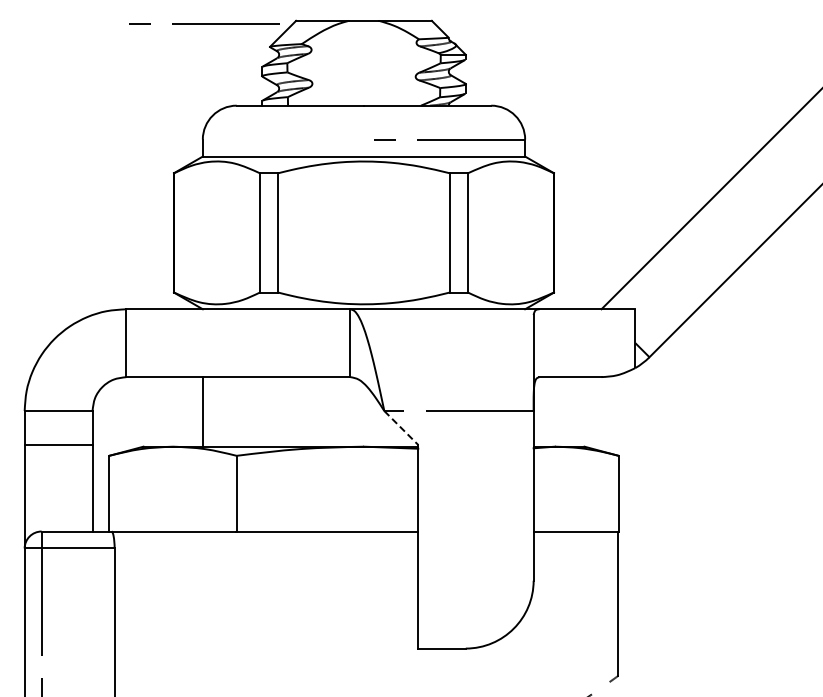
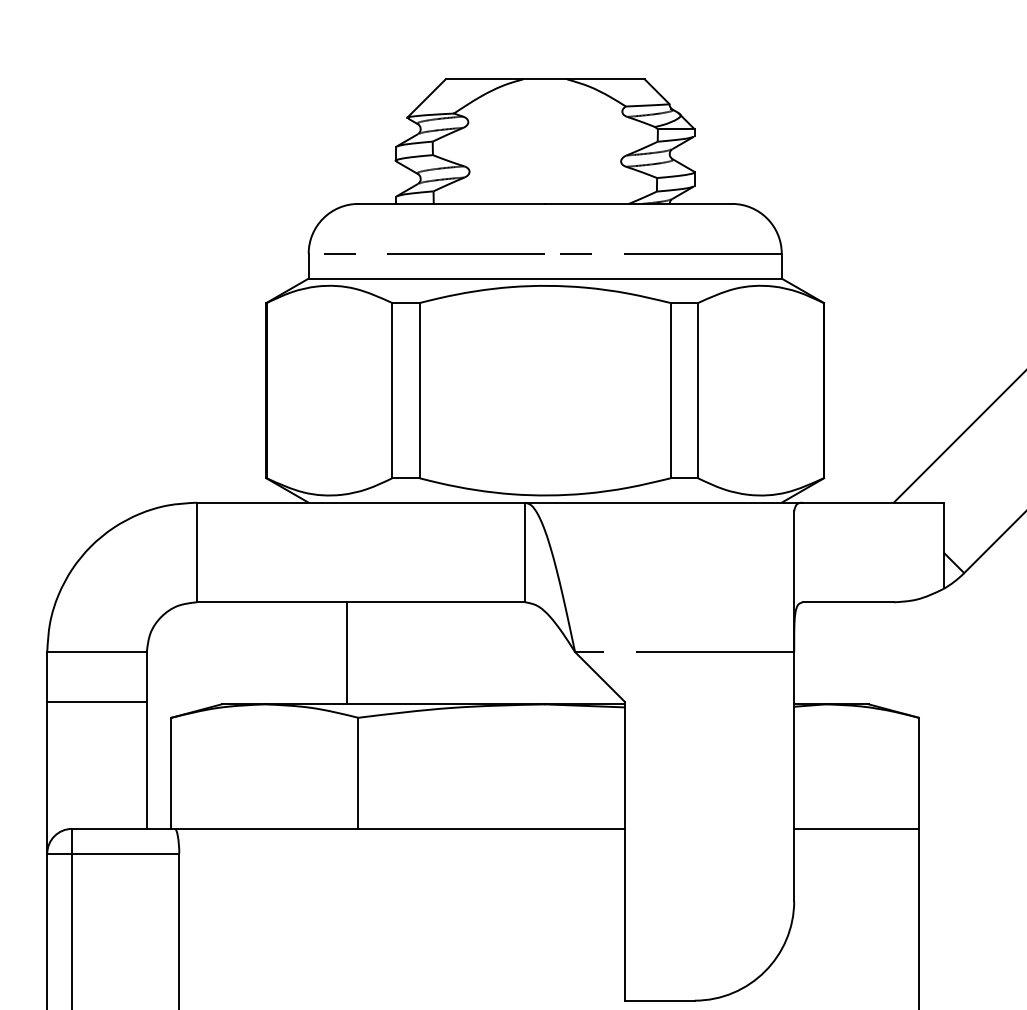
line: (204, 23) -> (434, 253), moved
line: (203, 411) -> (347, 652), moved
line: (401, 428) -> (600, 677), dashed -> solid

